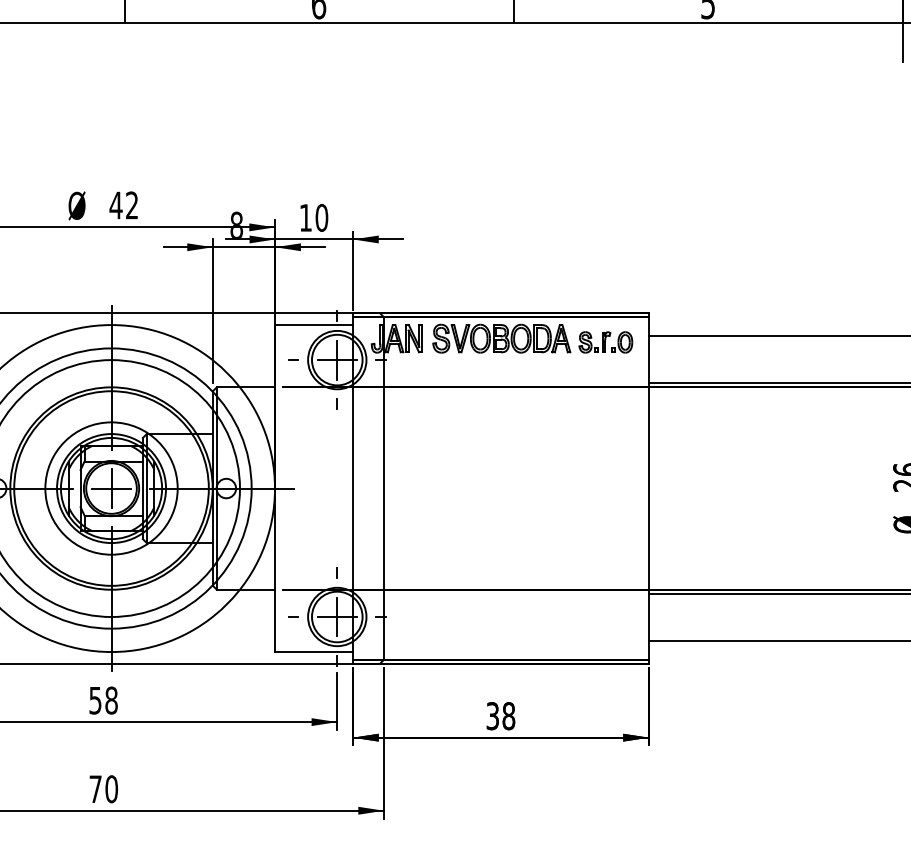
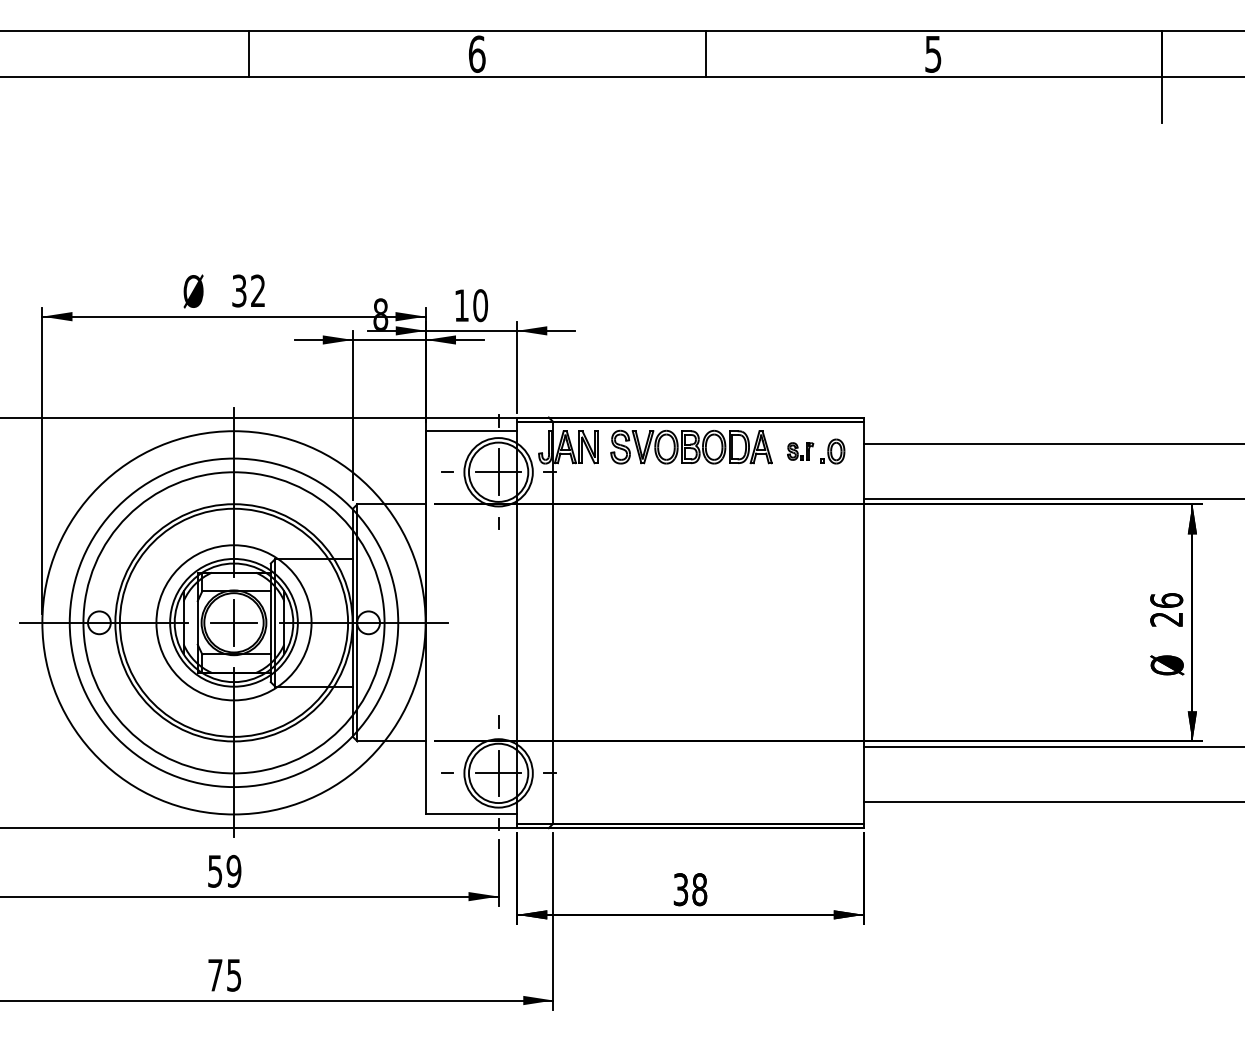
text: (116, 205) -> (239, 290), 42 -> 32
part: (594, 342) -> (800, 451), size x0.7
text: (111, 700) -> (233, 871), 58 -> 59
text: (111, 788) -> (233, 974), 70 -> 75

